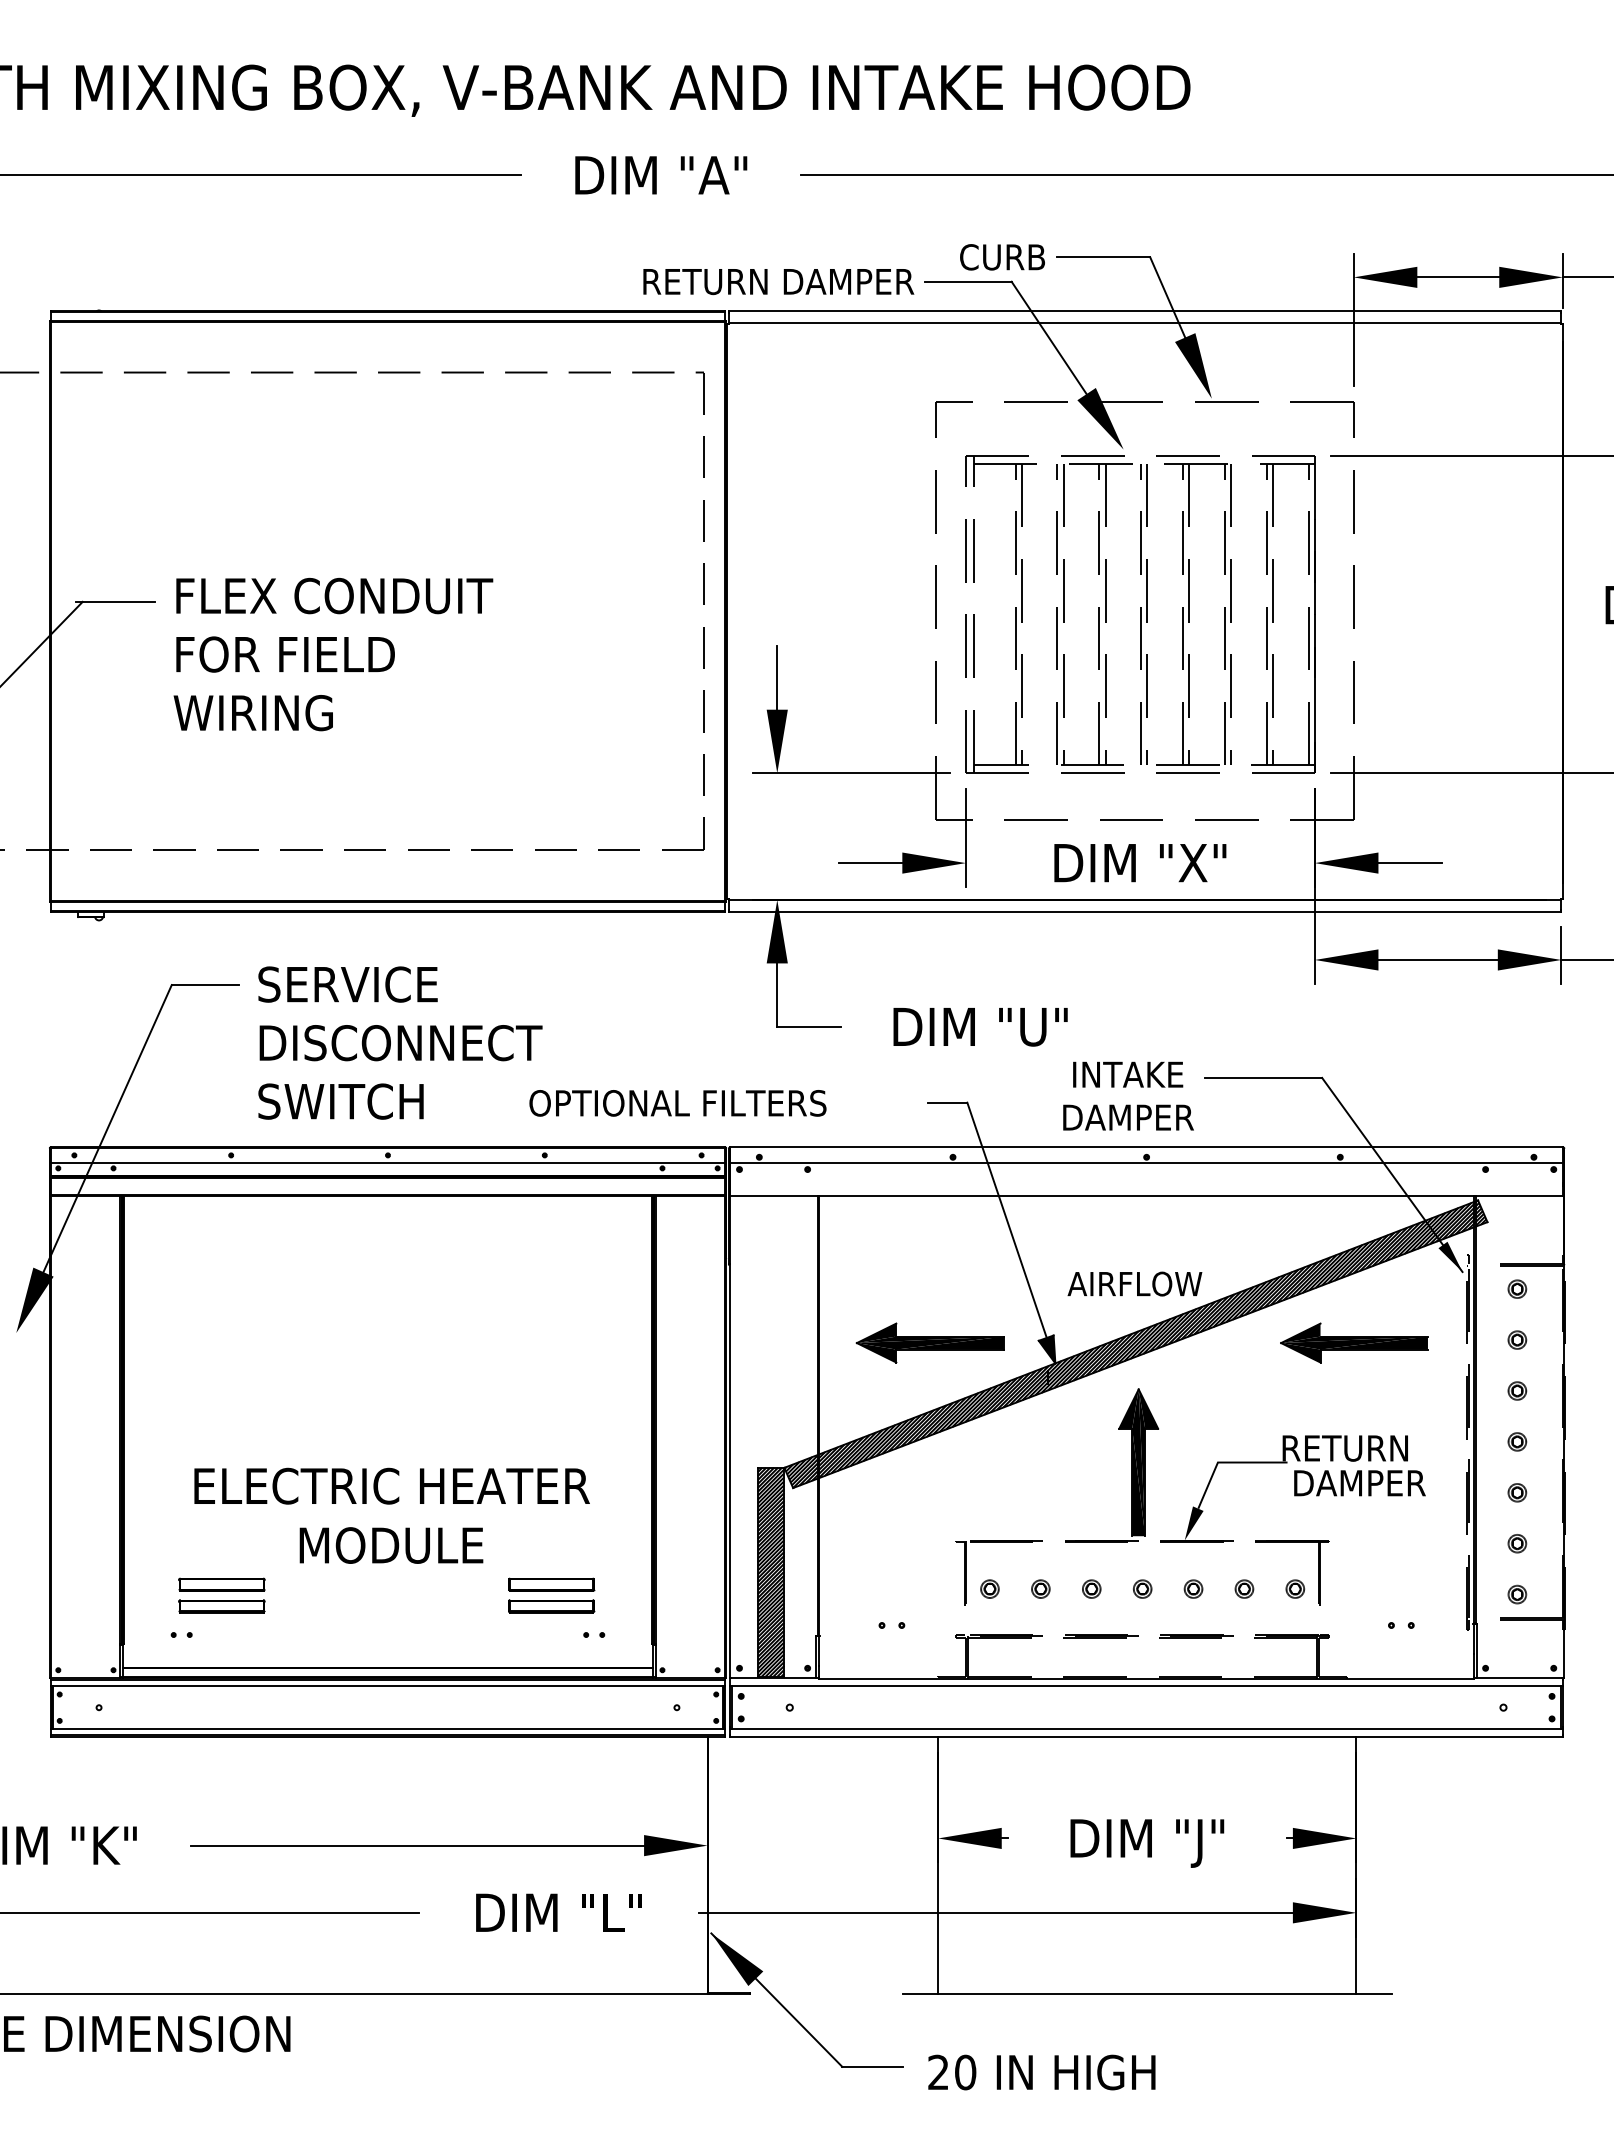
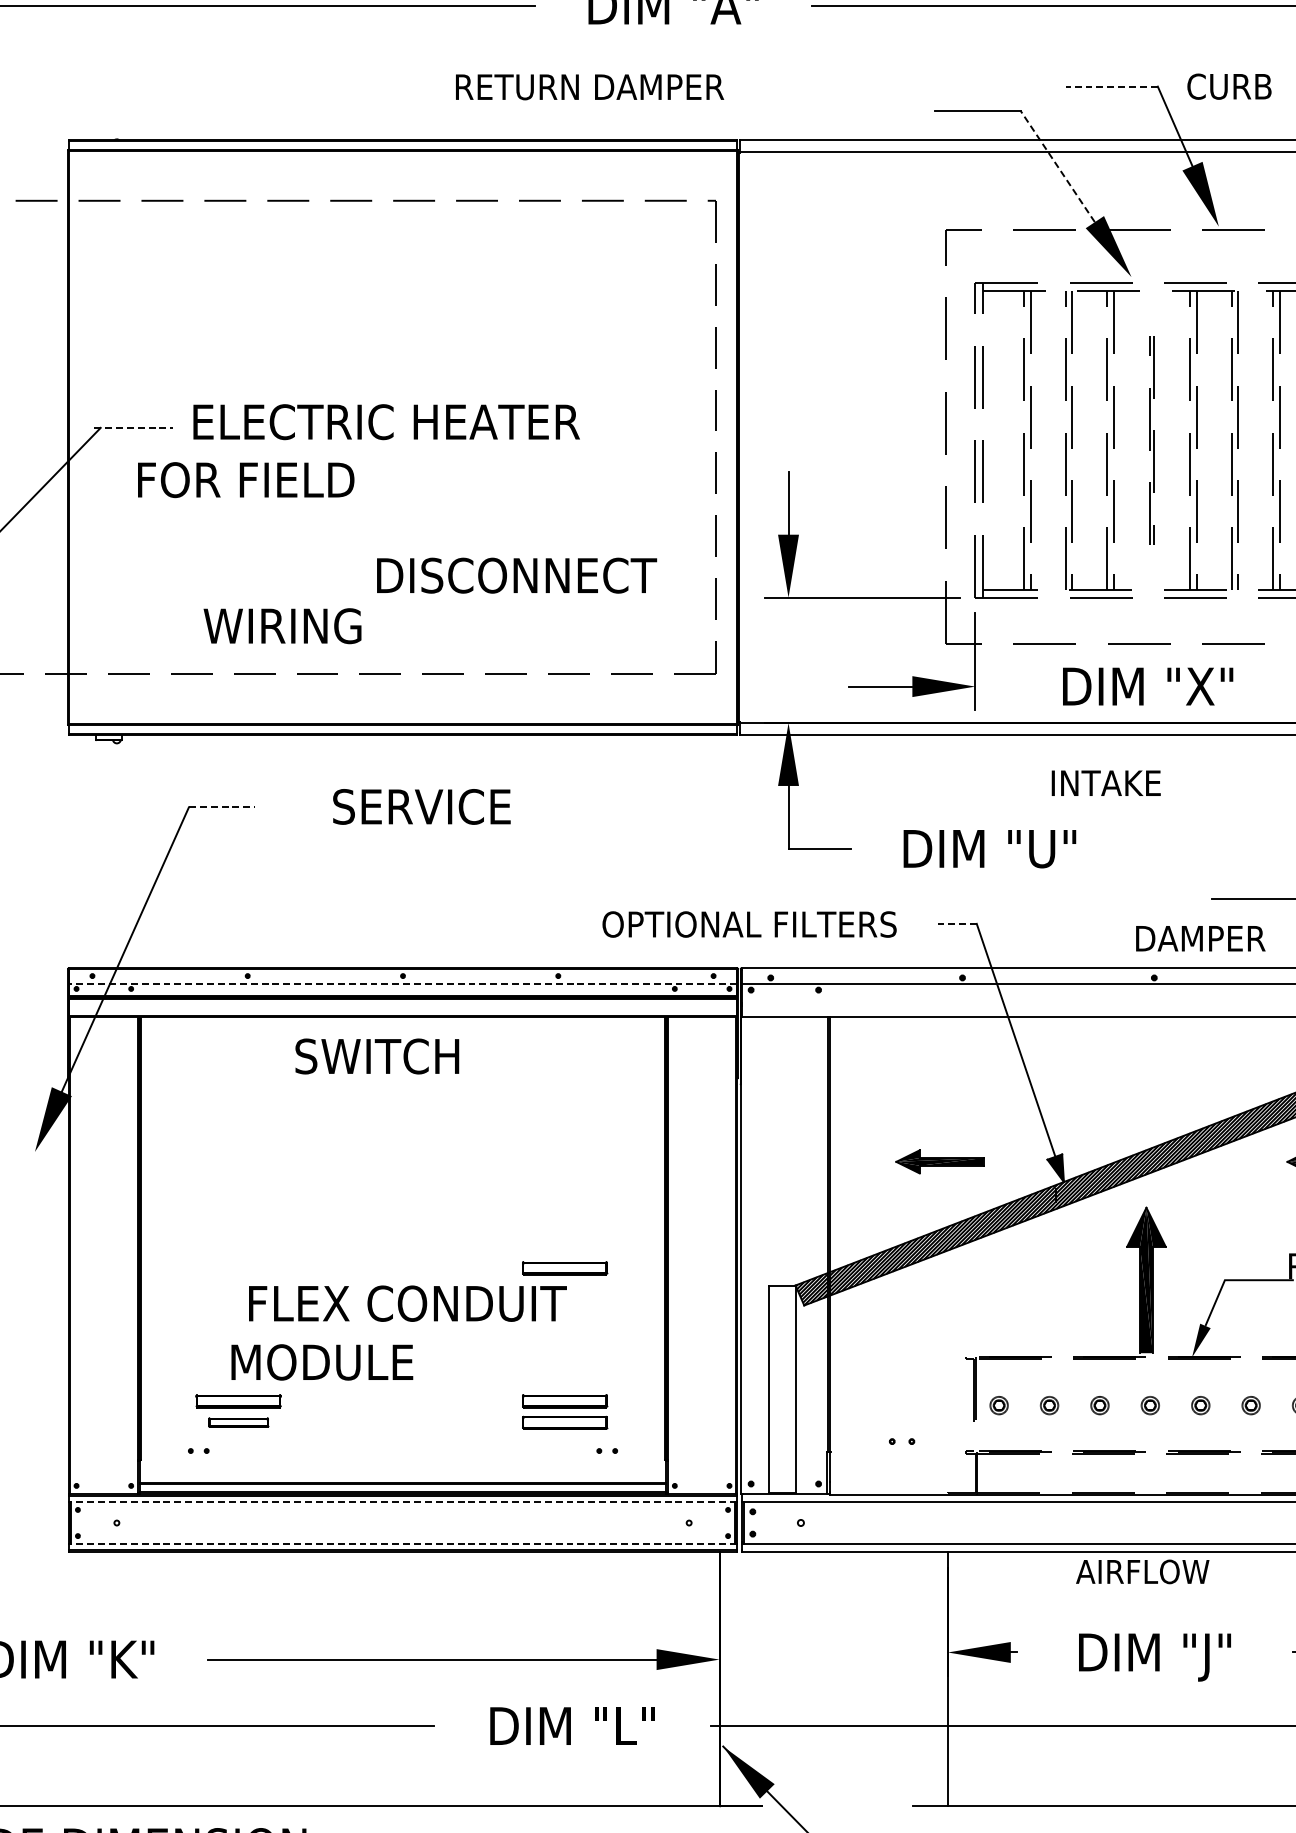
text: (1002, 257) -> (1229, 86), moved
line: (1103, 257) -> (1111, 86), solid -> dashed
text: (778, 282) -> (589, 87), moved
line: (1049, 337) -> (1058, 166), solid -> dashed
text: (373, 595) -> (388, 421), FLEX CONDUIT -> ELECTRIC HEATER
line: (115, 601) -> (133, 427), solid -> dashed
part: (1143, 614) -> (1151, 440), size x0.7
text: (285, 654) -> (246, 480), moved
text: (252, 713) -> (281, 626), moved
text: (347, 984) -> (421, 806), moved
line: (205, 985) -> (222, 807), solid -> dashed
text: (400, 1043) -> (516, 576), moved
text: (1128, 1074) -> (1106, 783), moved
text: (340, 1101) -> (376, 1056), moved
line: (947, 1102) -> (957, 923), solid -> dashed
text: (677, 1103) -> (749, 924), moved
text: (1128, 1117) -> (1200, 938), moved
line: (387, 1163) -> (402, 984), solid -> dashed
text: (1134, 1283) -> (1142, 1571), moved
part: (929, 1342) -> (939, 1161), size x0.6
part: (551, 1450) -> (564, 1268), added
text: (391, 1485) -> (406, 1302), ELECTRIC HEATER -> FLEX CONDUIT
text: (391, 1545) -> (322, 1362), moved
hatch: (770, 1572) -> (781, 1389), removed
part: (221, 1606) -> (238, 1422), size x0.7
line: (387, 1686) -> (402, 1502), solid -> dashed
line: (387, 1729) -> (402, 1544), solid -> dashed

